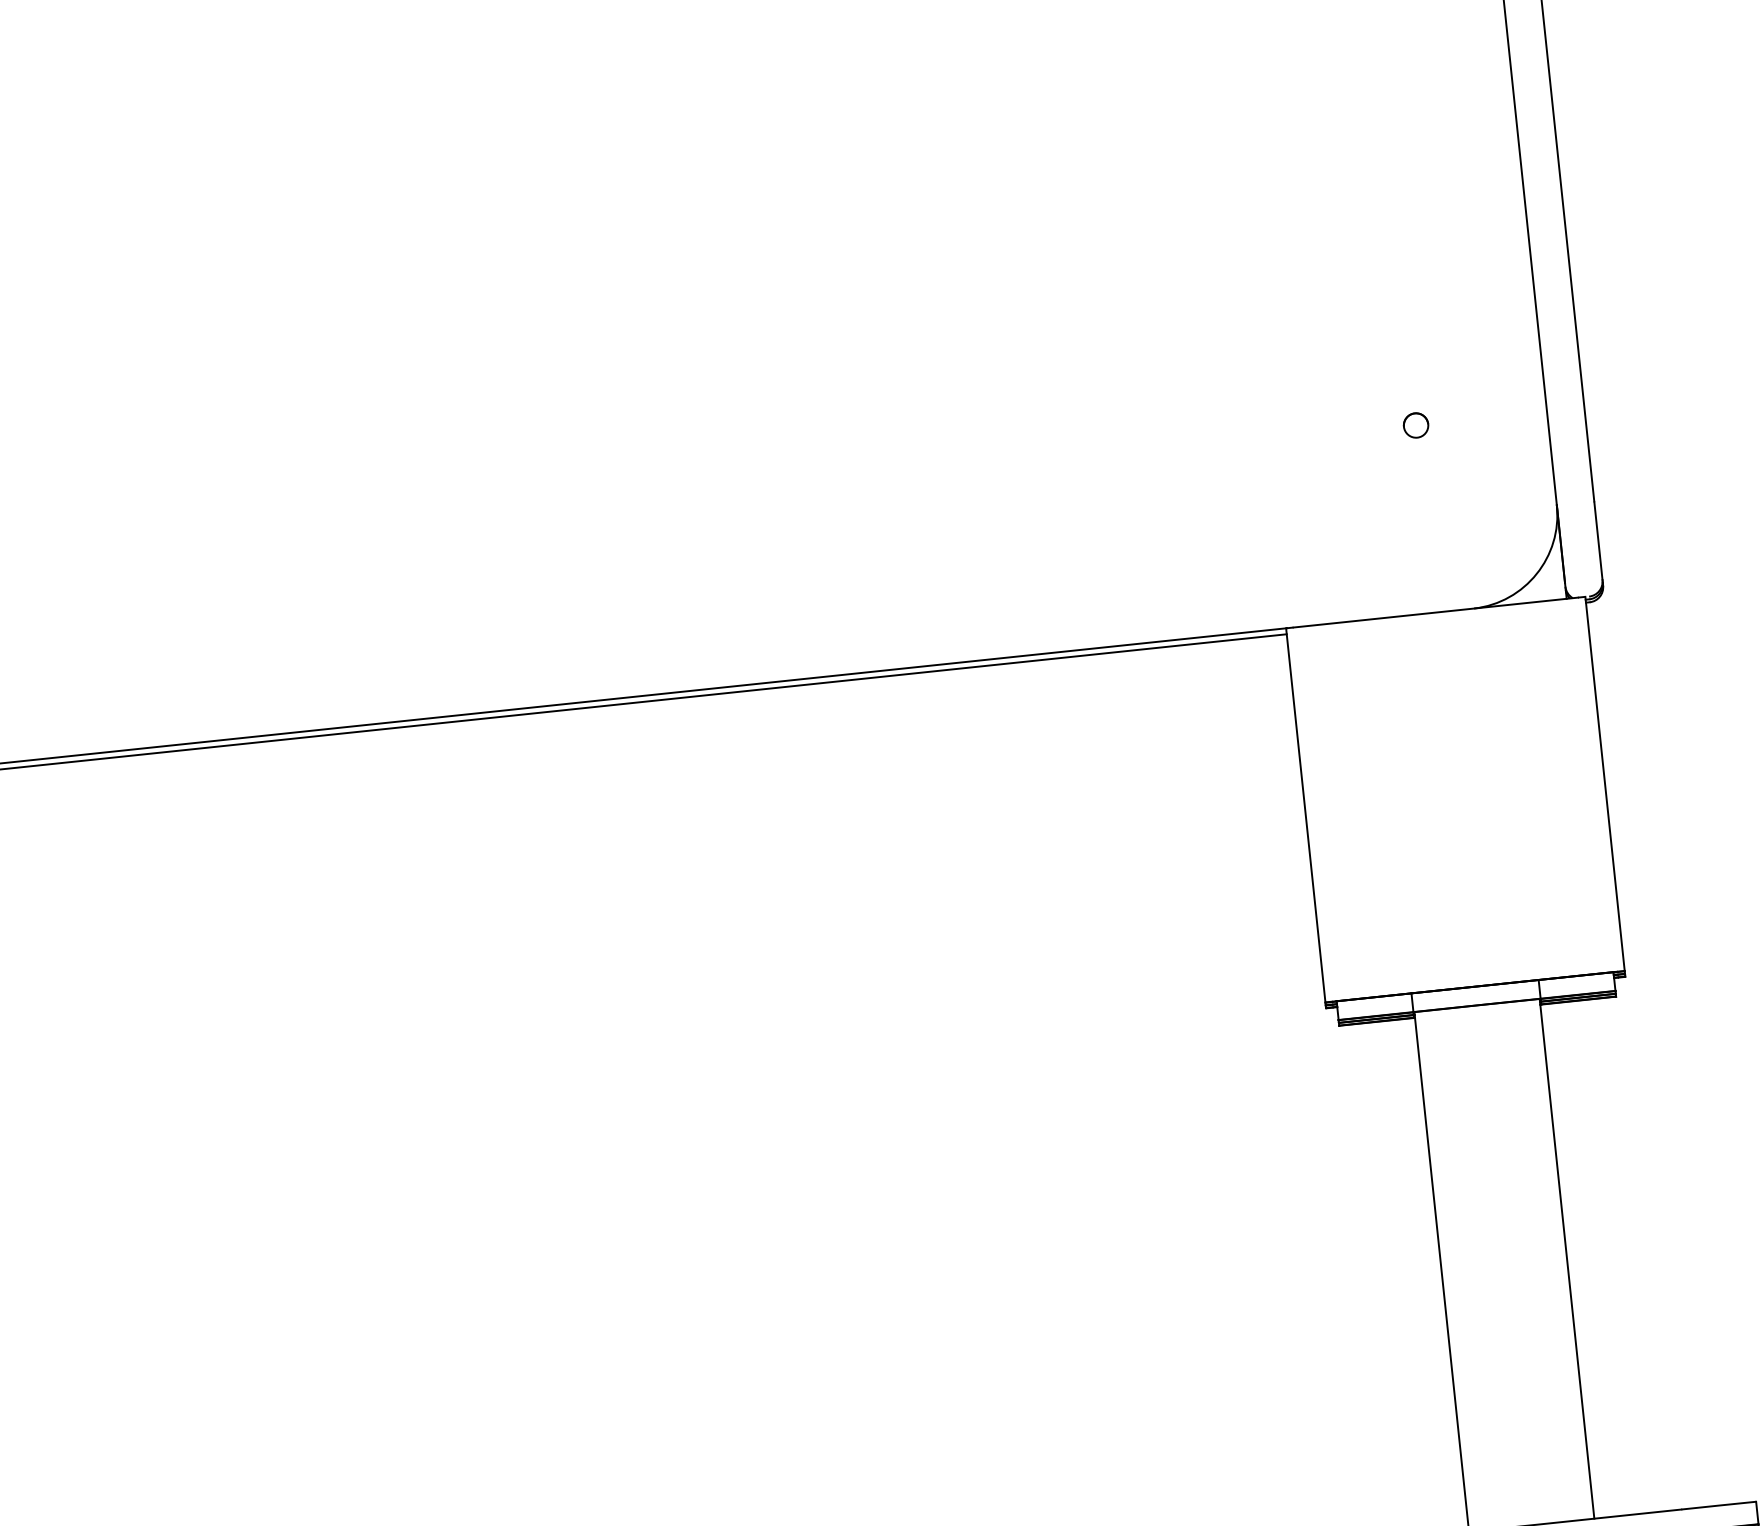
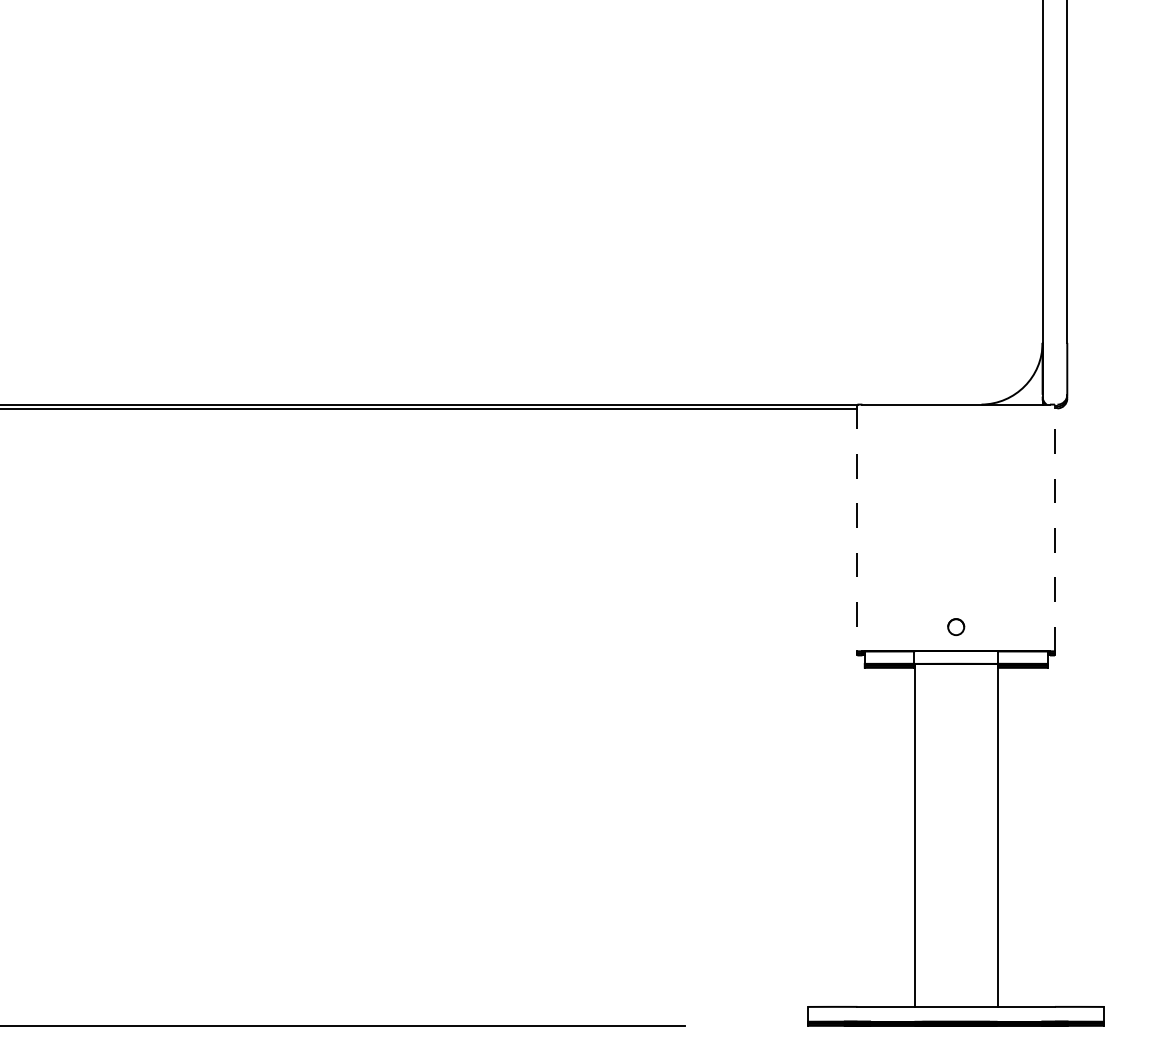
circle: (1416, 424) -> (956, 626), moved
line: (1604, 783) -> (1054, 527), solid -> dashed
line: (1305, 816) -> (857, 528), solid -> dashed

